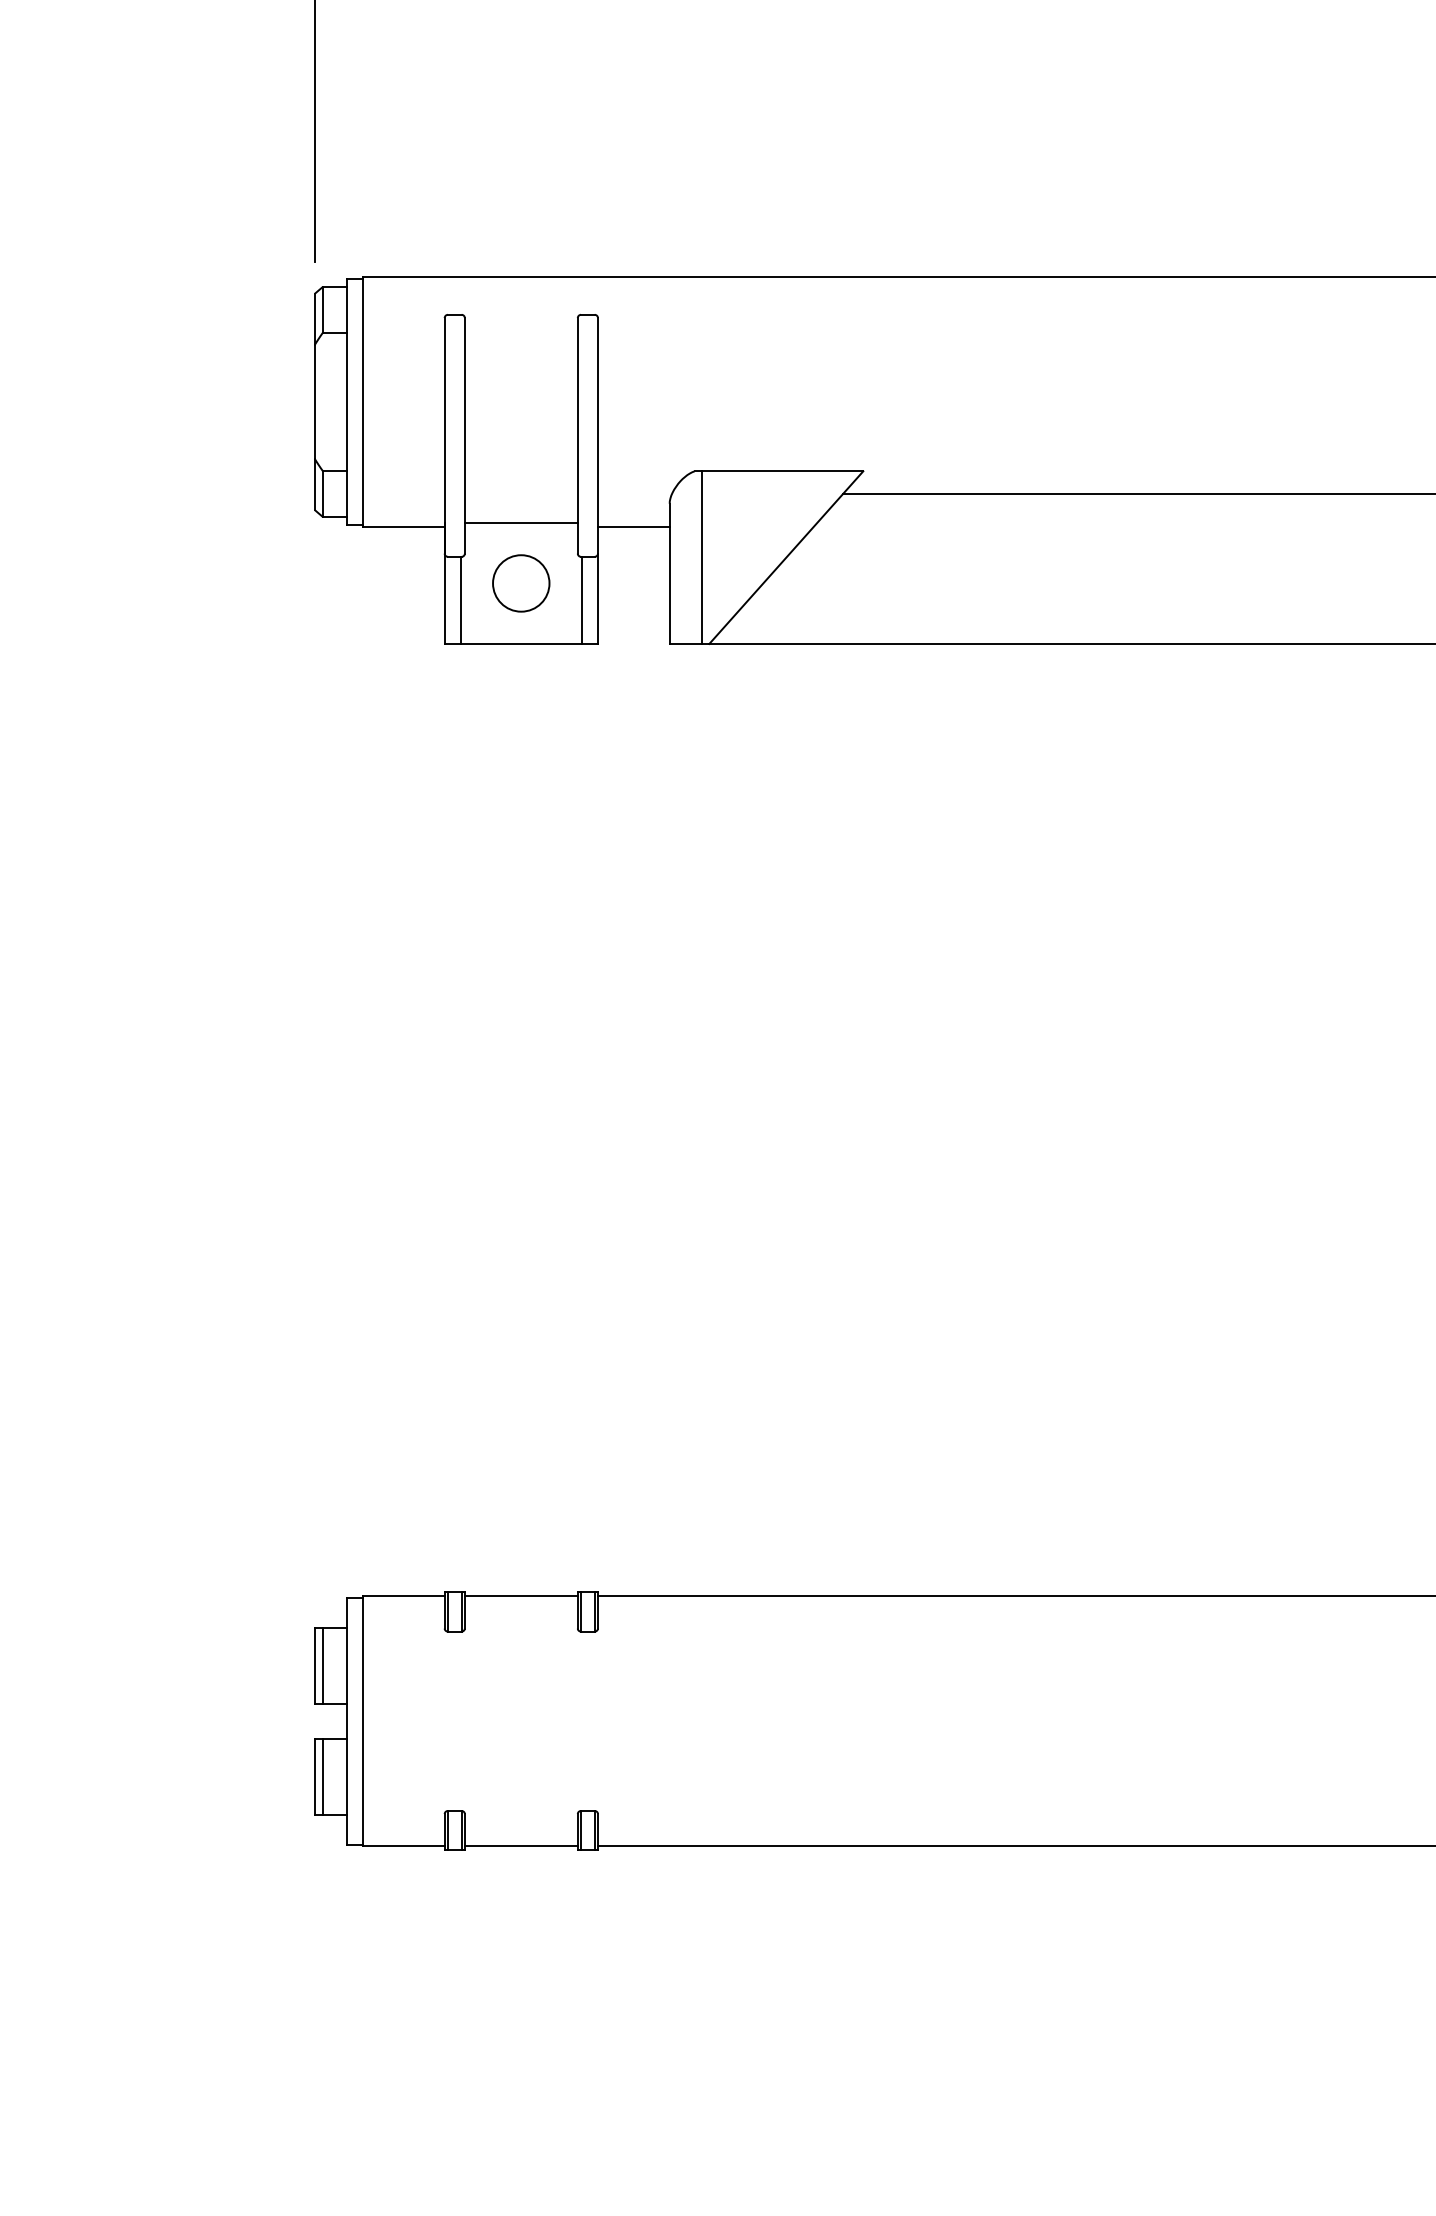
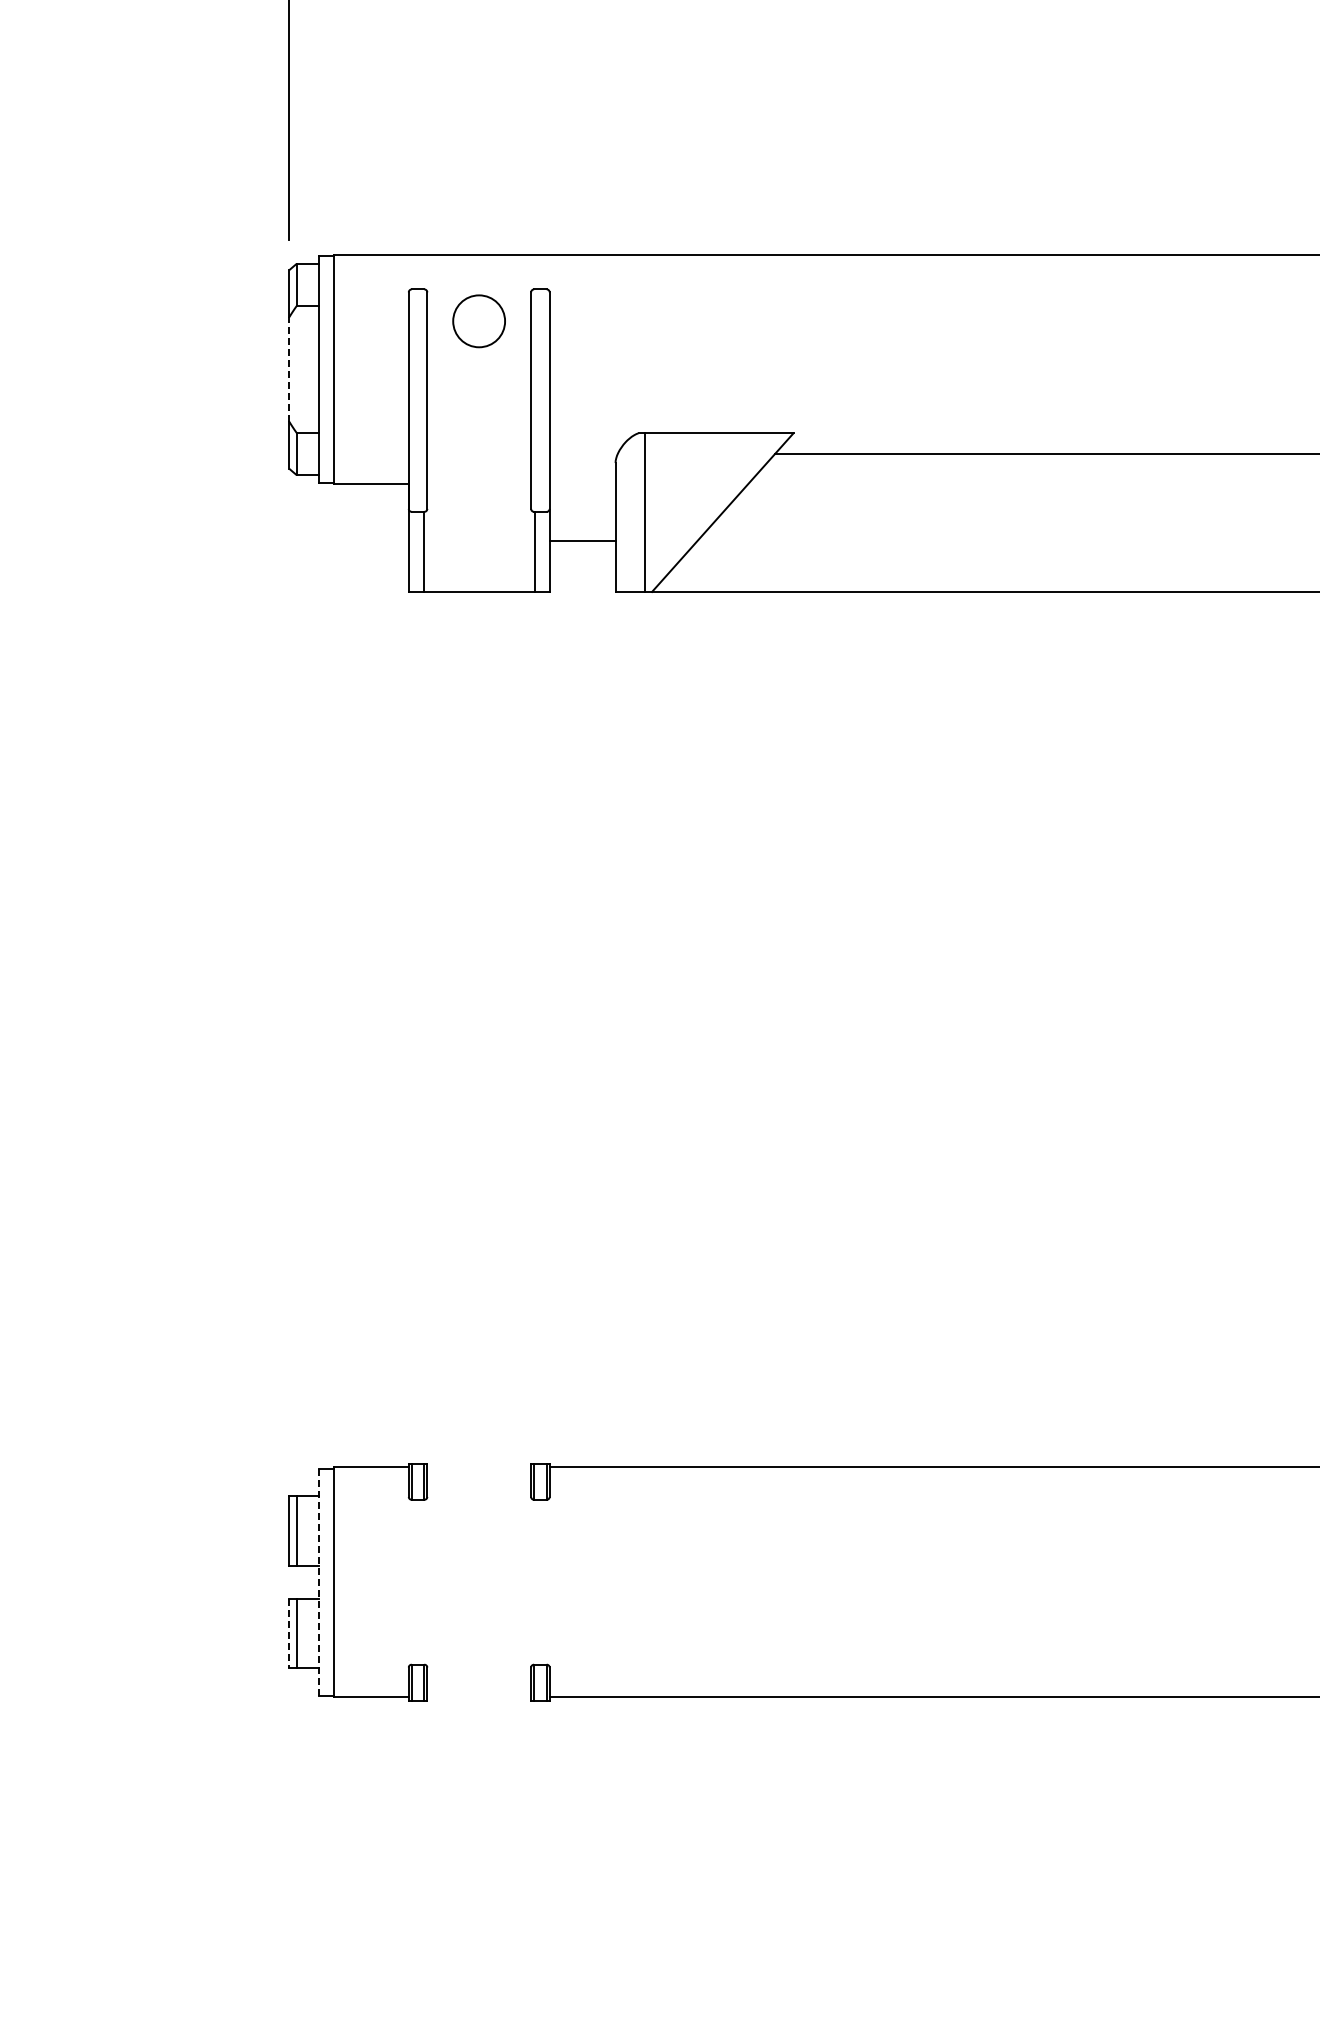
line: (314, 401) -> (289, 369), solid -> dashed
line: (521, 522) -> (479, 480), removed
line: (633, 527) -> (582, 541), moved
circle: (520, 583) -> (478, 321), moved
line: (521, 1596) -> (479, 1467), removed
line: (346, 1721) -> (318, 1582), solid -> dashed
line: (314, 1777) -> (289, 1633), solid -> dashed
line: (521, 1846) -> (479, 1697), removed

